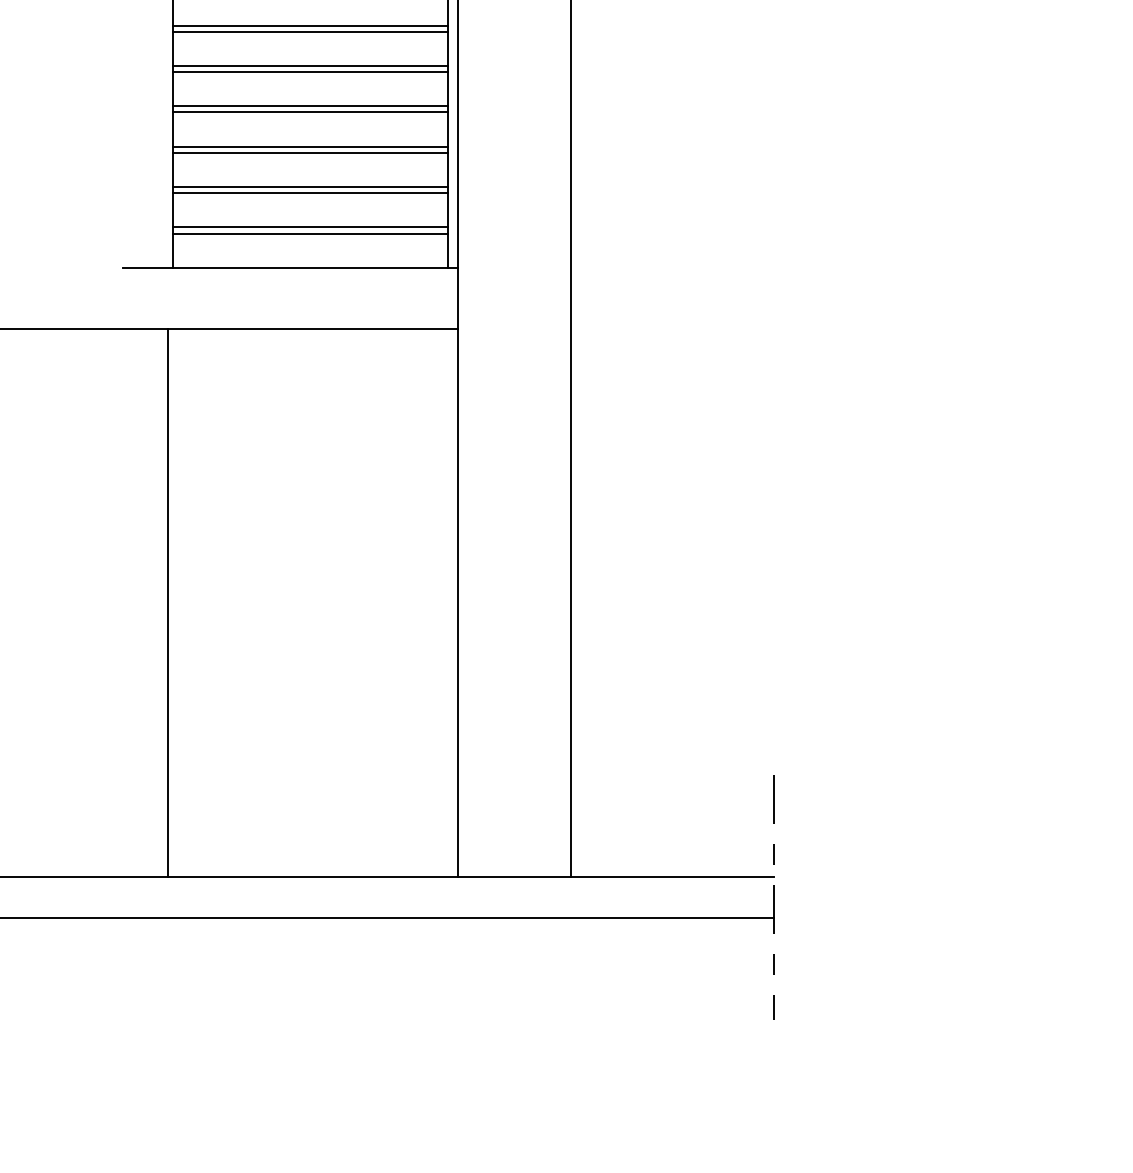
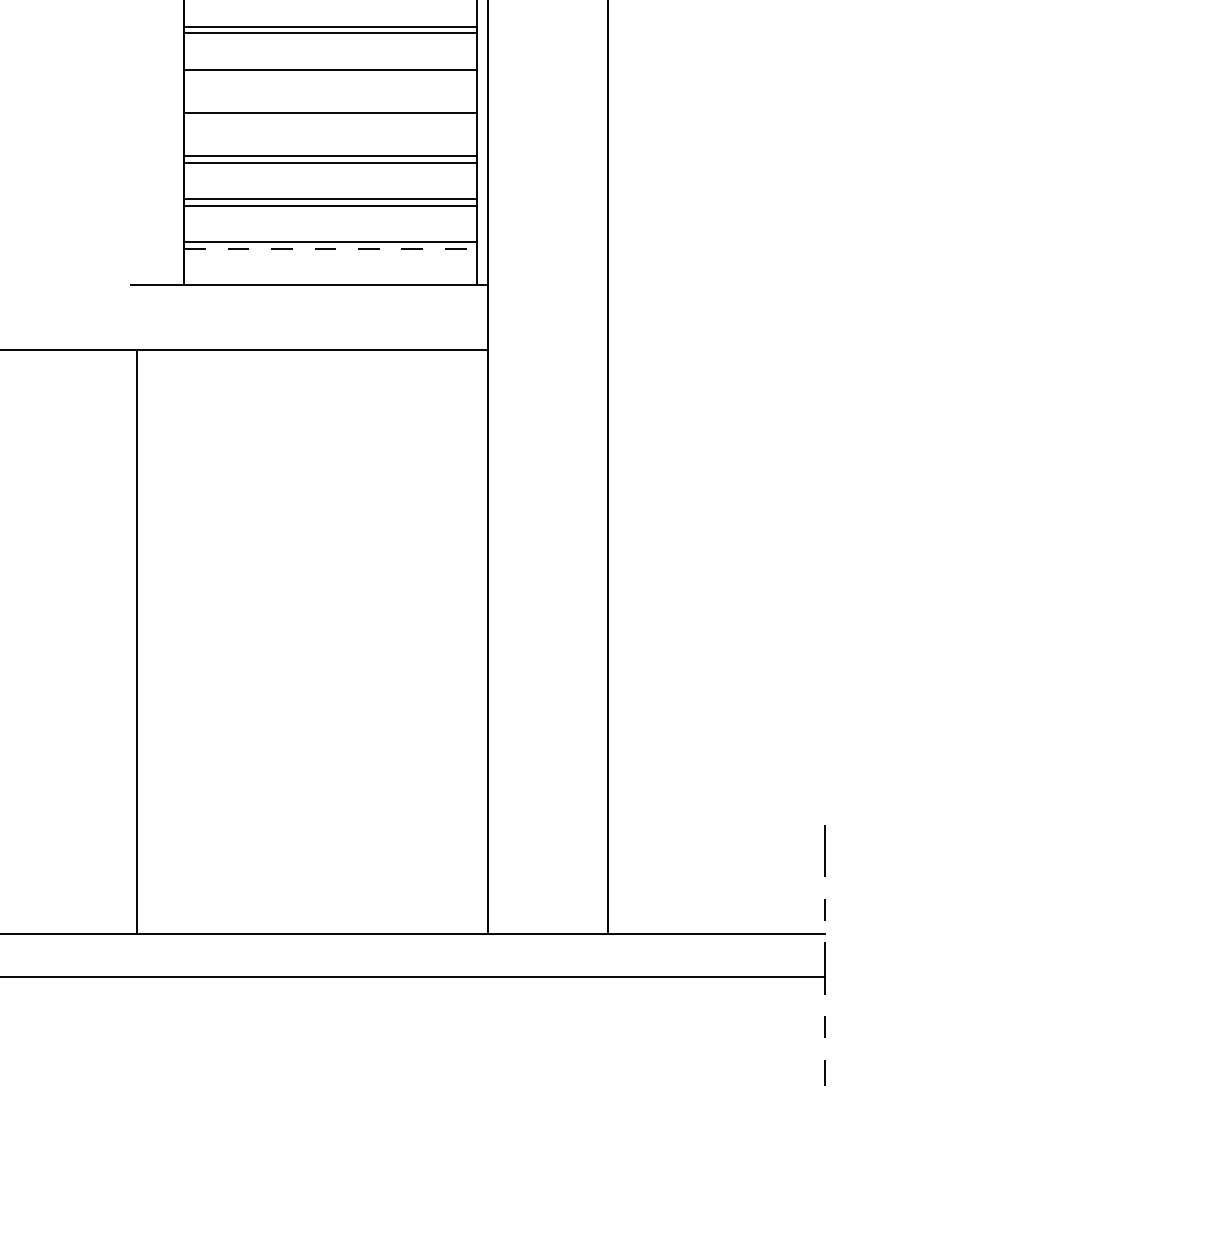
line: (310, 72) -> (330, 76), removed
line: (310, 112) -> (330, 119), removed
line: (310, 233) -> (330, 248), solid -> dashed
line: (167, 602) -> (136, 641), moved

